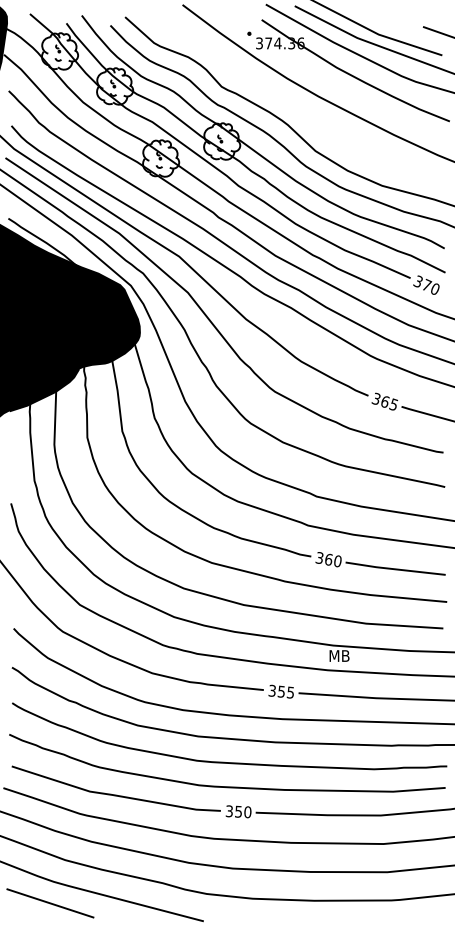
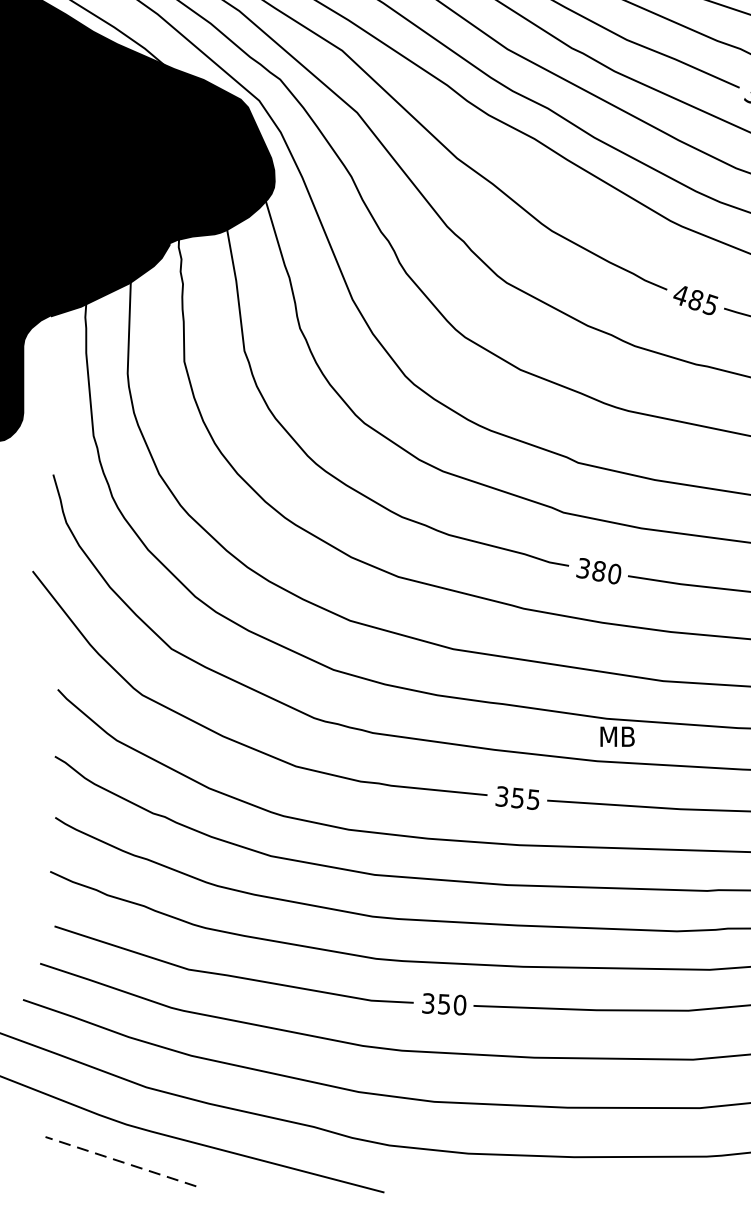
text: (380, 399) -> (687, 296), 365 -> 485
text: (328, 559) -> (598, 570), 360 -> 380
line: (49, 903) -> (119, 1161), solid -> dashed

